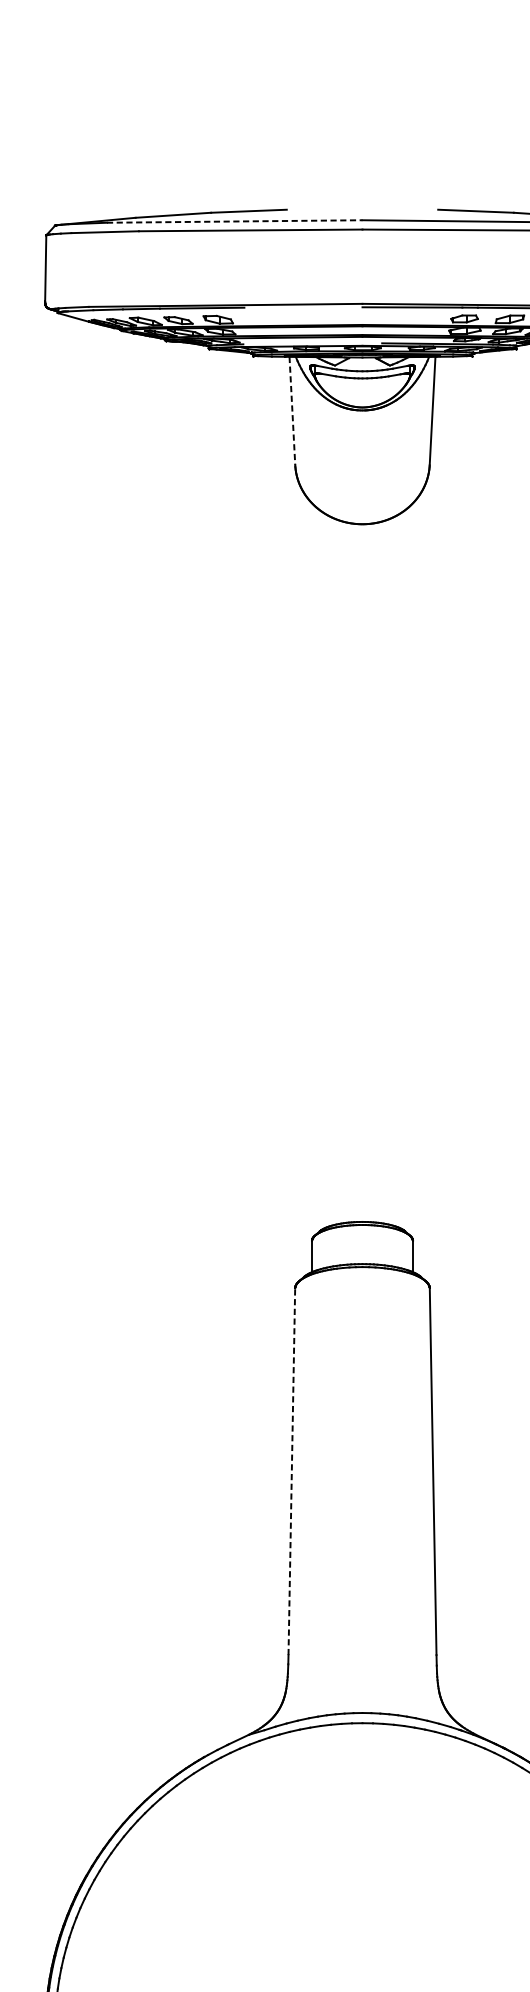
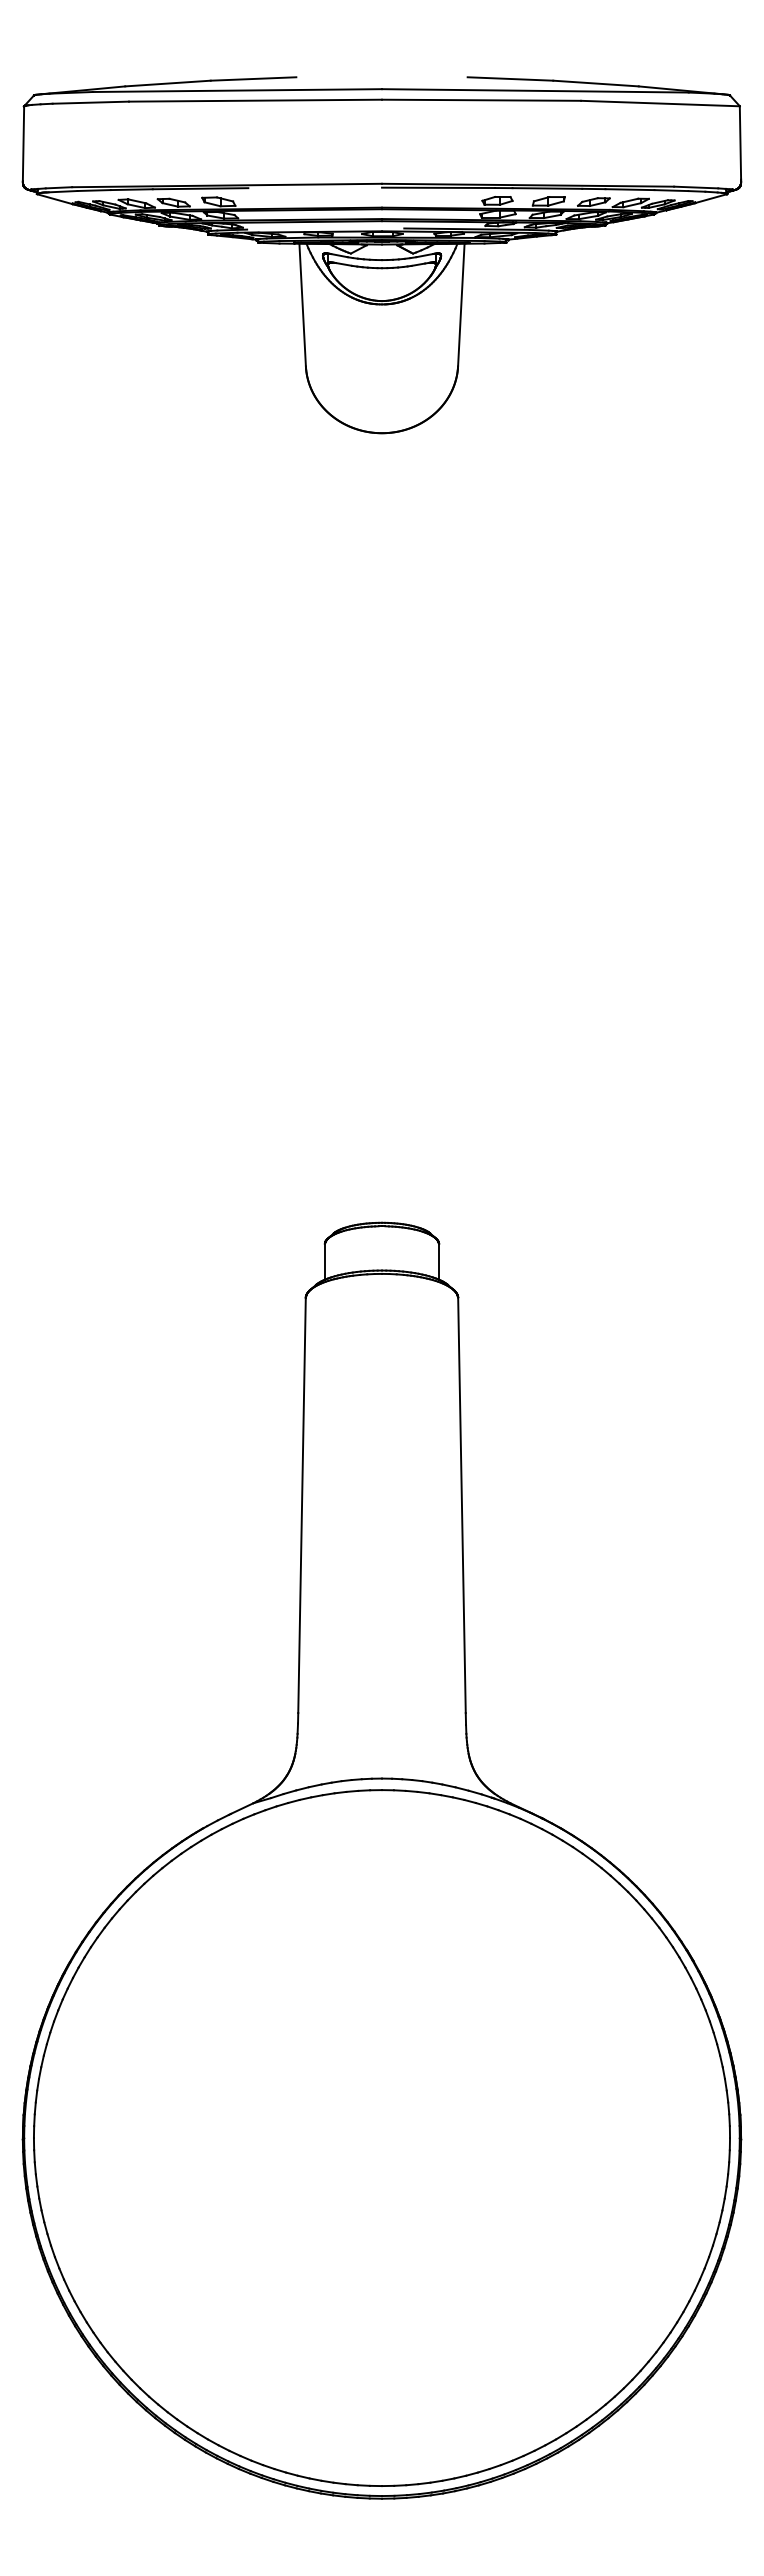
line: (234, 221) -> (237, 90), dashed -> solid
line: (292, 411) -> (302, 305), dashed -> solid
line: (292, 1471) -> (302, 1505), dashed -> solid

